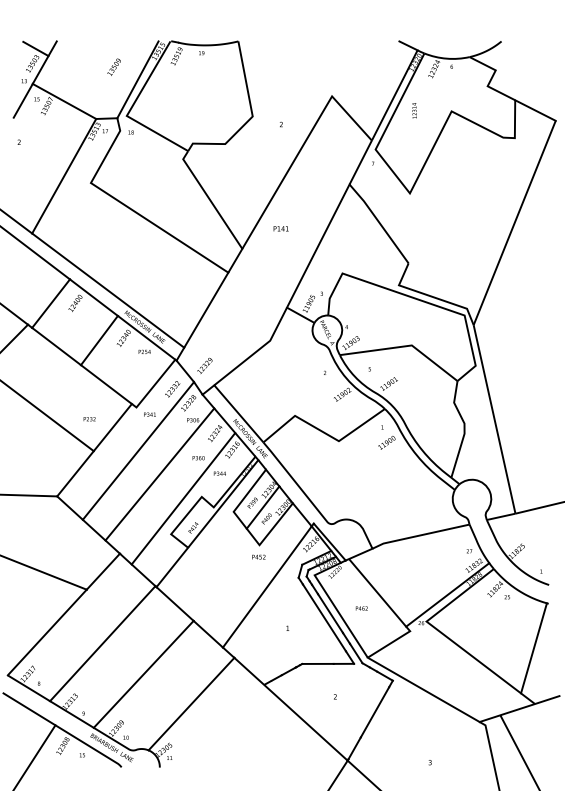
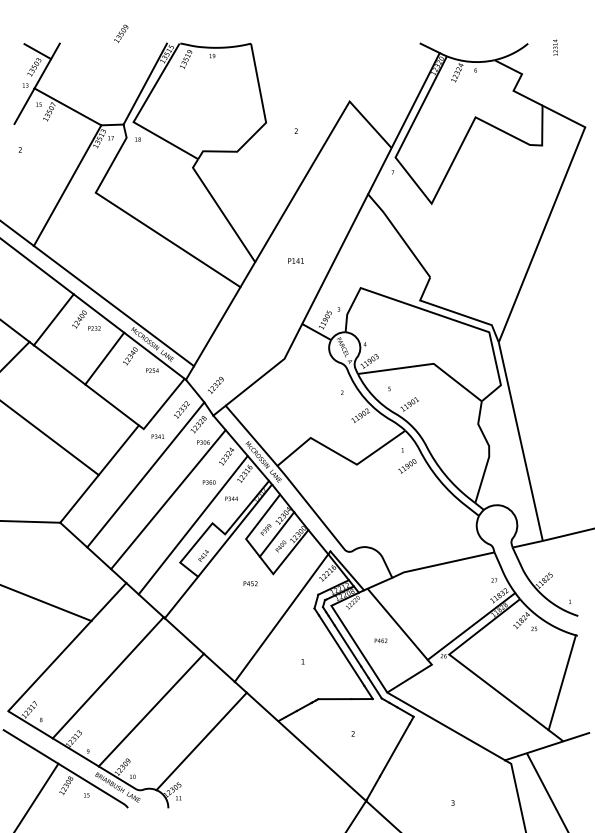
text: (114, 66) -> (121, 33), moved
text: (414, 110) -> (555, 47), moved
text: (280, 228) -> (295, 260), moved
text: (89, 419) -> (94, 328), moved
text: (258, 556) -> (250, 583), moved

